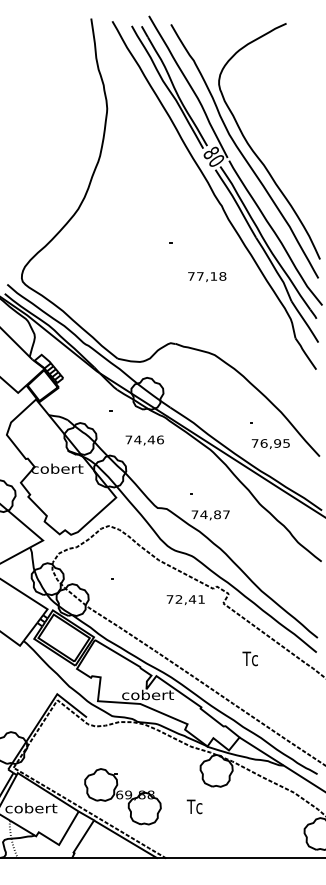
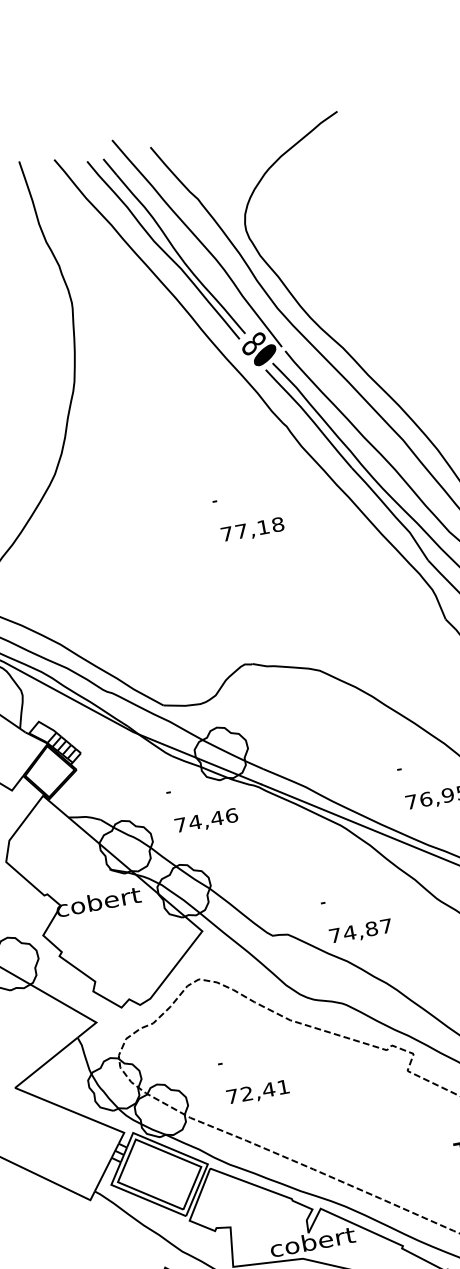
text: (207, 277) -> (253, 530), moved
text: (144, 440) -> (206, 821), moved
text: (185, 599) -> (257, 1091), moved

